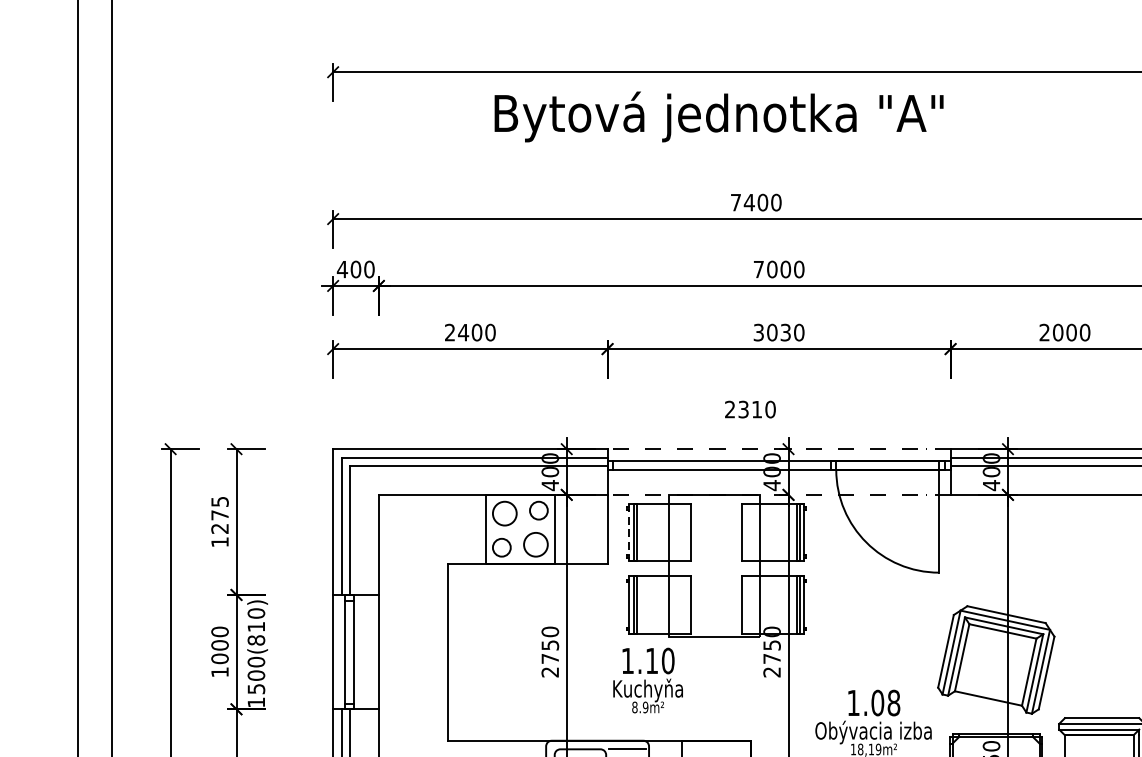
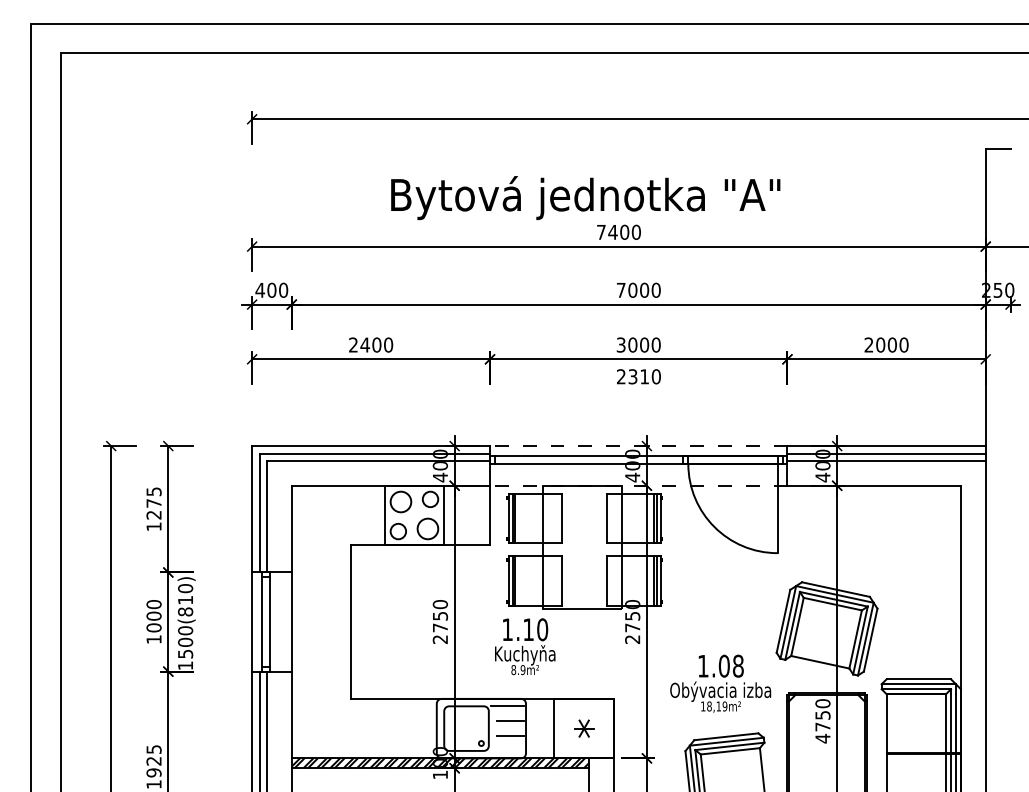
text: (718, 117) -> (585, 198), moved
text: (785, 331) -> (644, 344), 3030 -> 3000
text: (749, 409) -> (638, 376), moved
line: (628, 532) -> (508, 518), dashed -> solid

